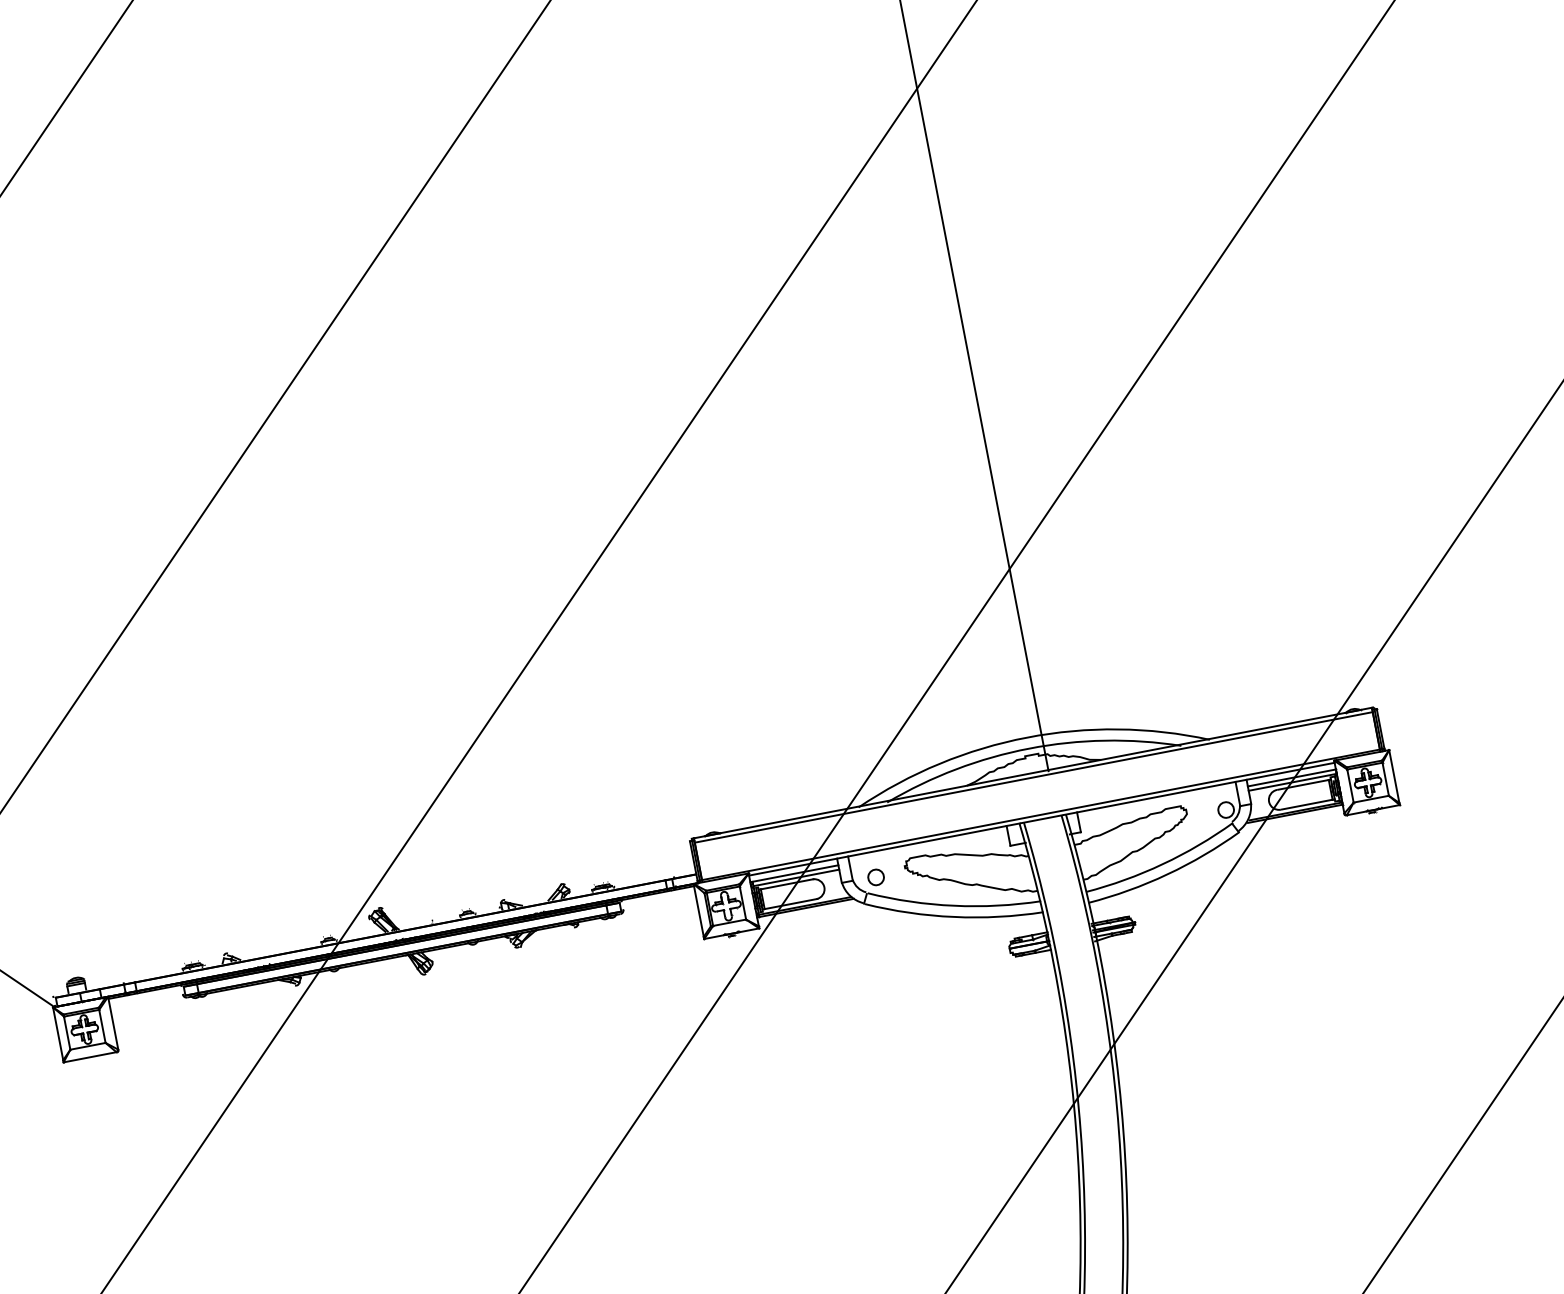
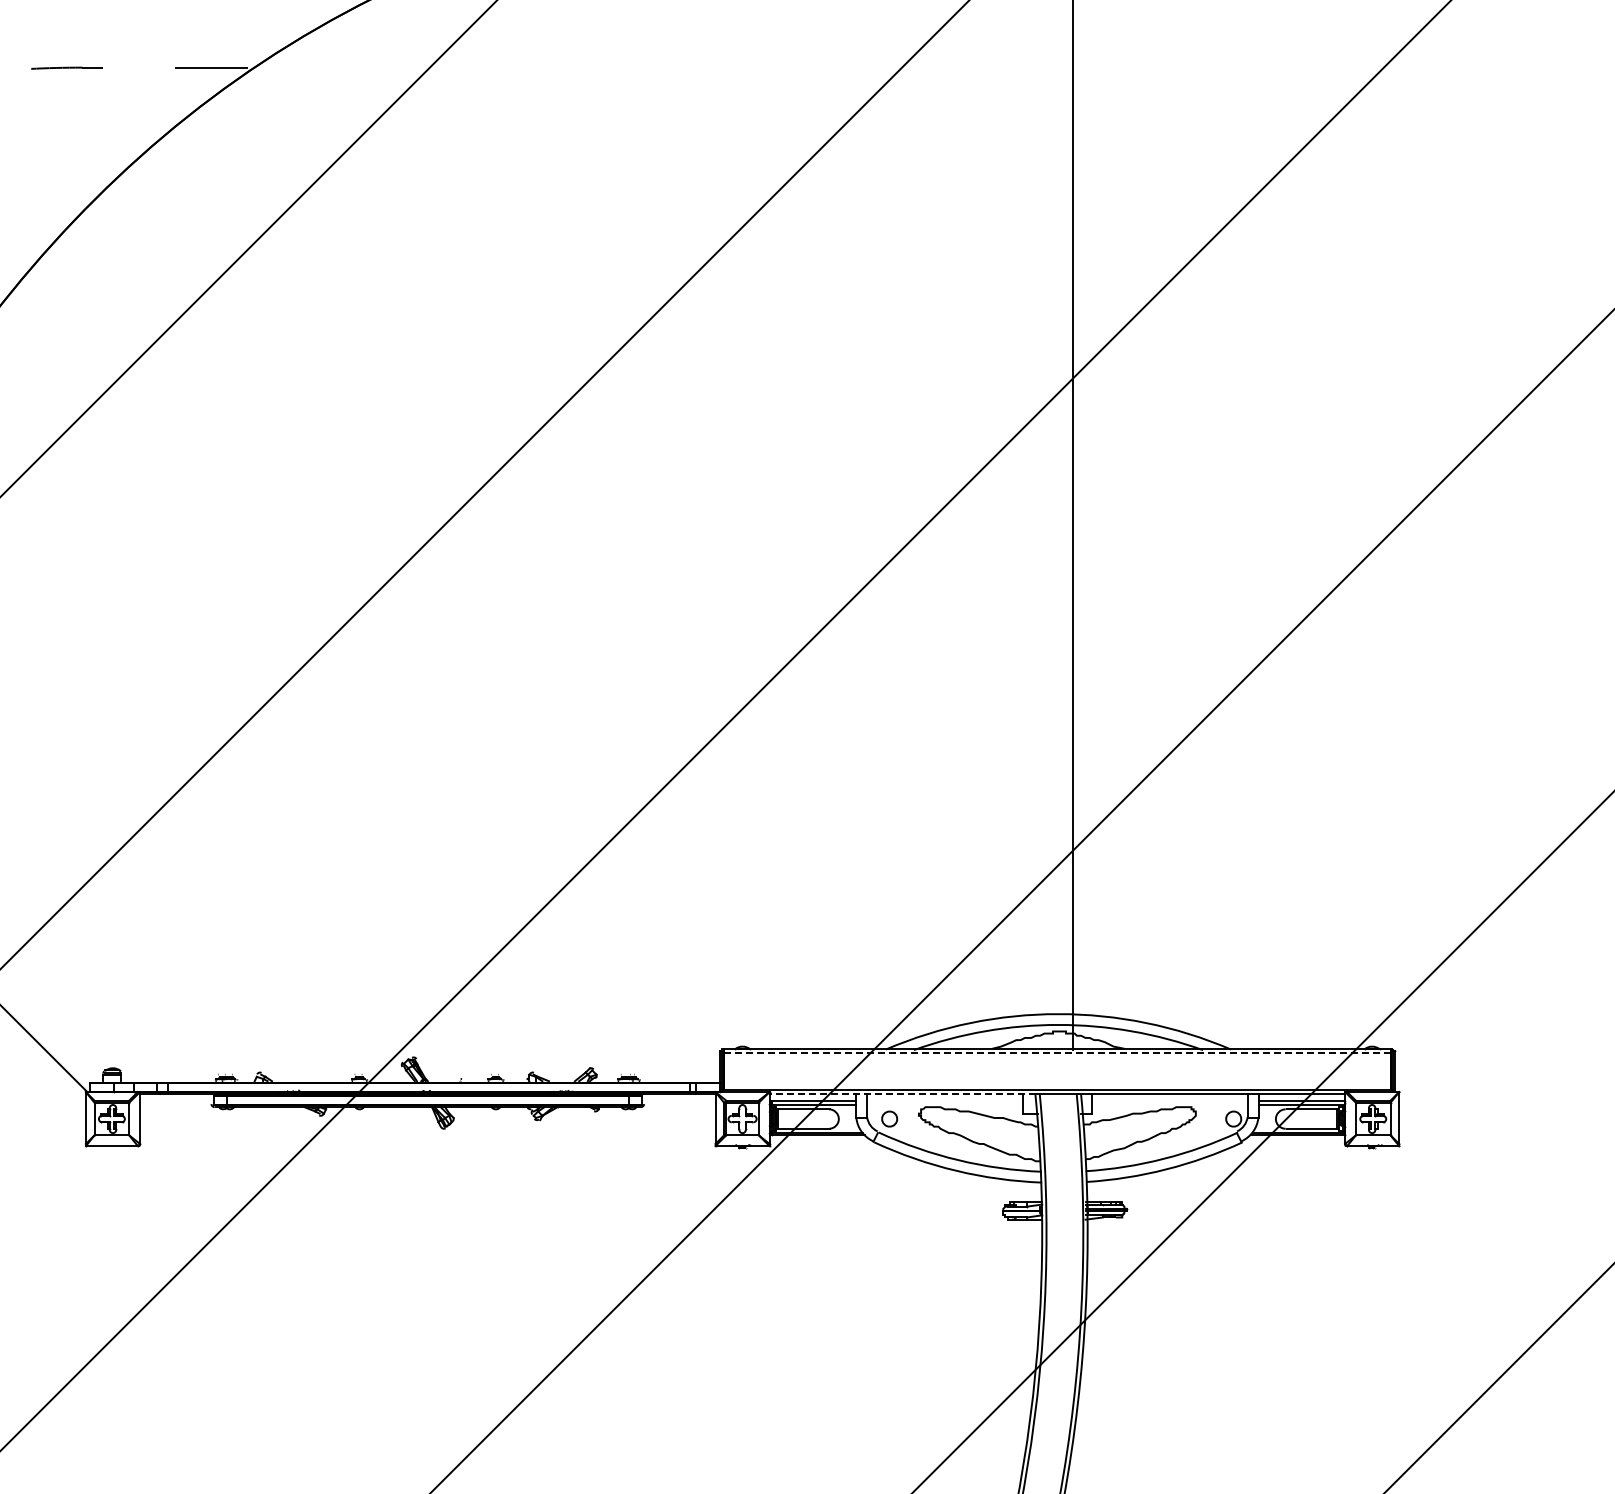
line: (1032, 778) -> (1056, 1053), solid -> dashed
line: (884, 849) -> (902, 1094), solid -> dashed

